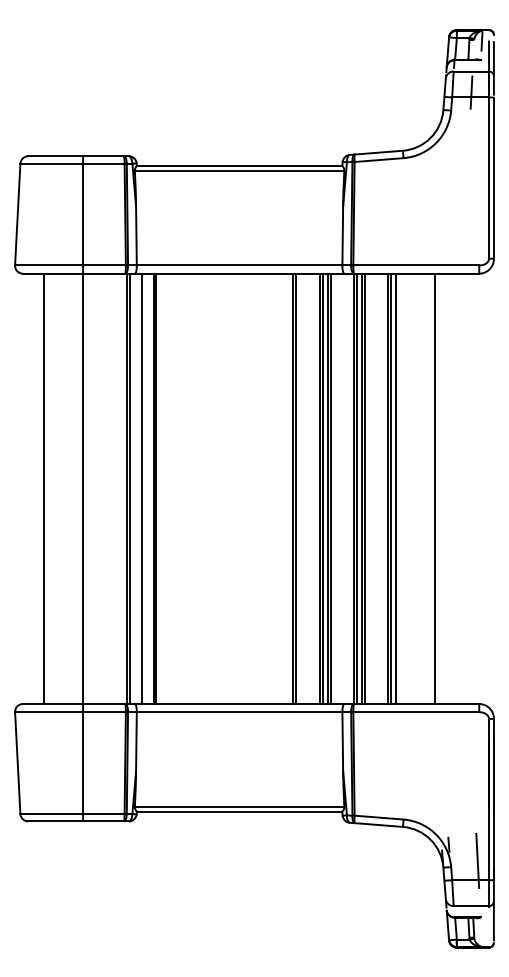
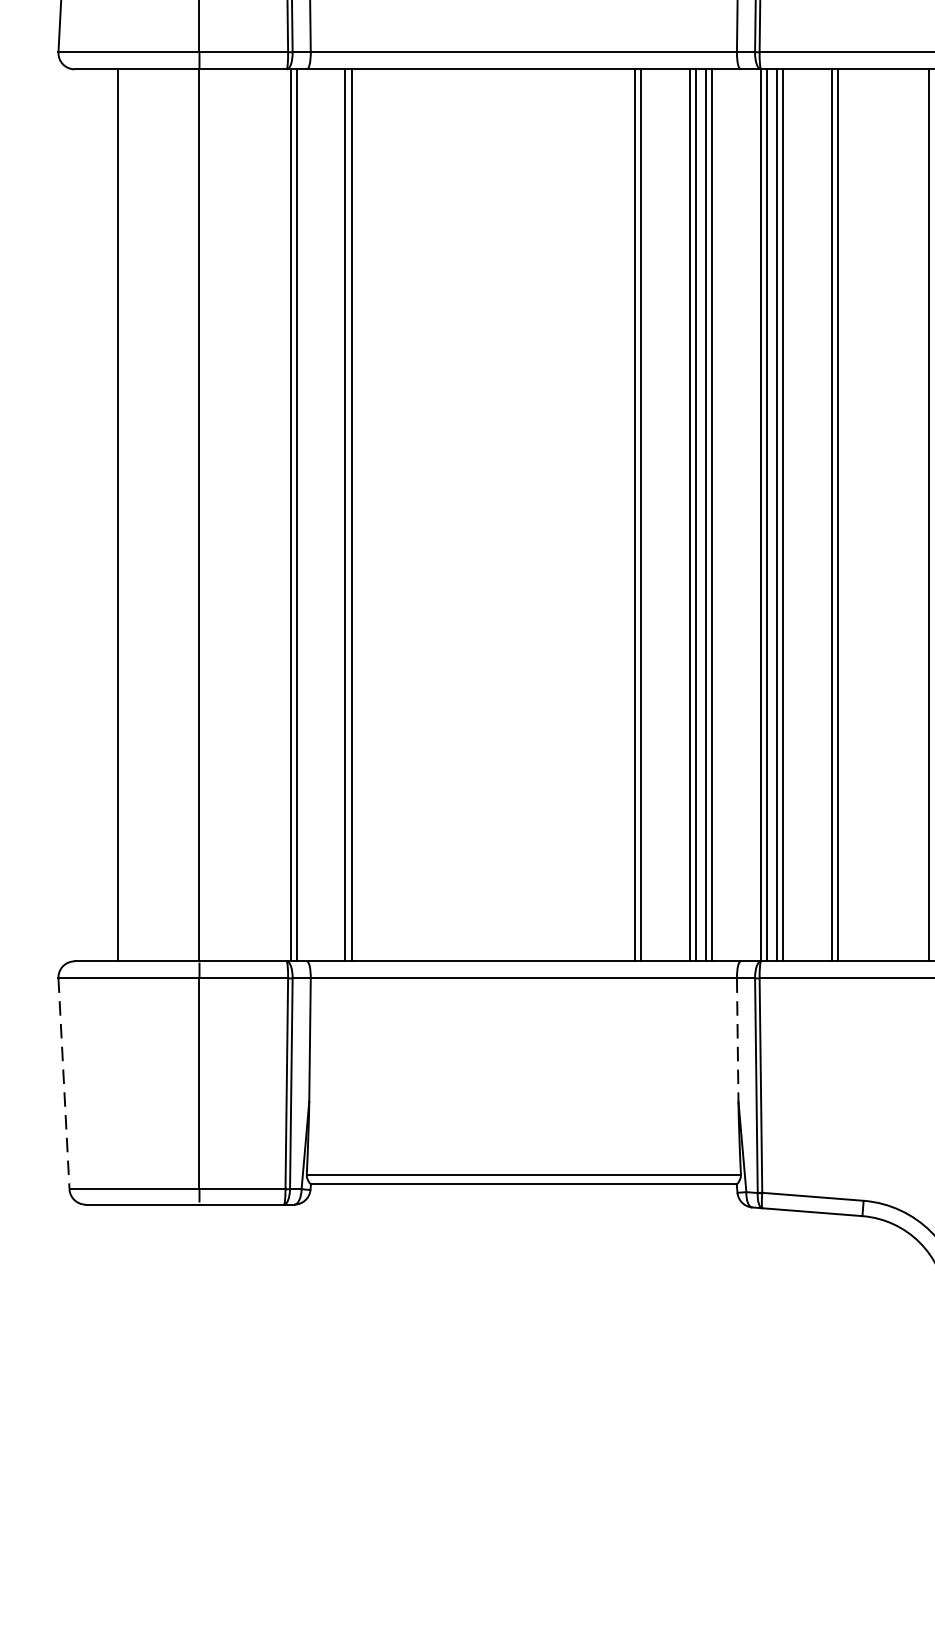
line: (141, 488) -> (320, 514), removed
line: (396, 488) -> (849, 514), removed
line: (342, 742) -> (737, 1041), solid -> dashed
line: (17, 763) -> (63, 1084), solid -> dashed

